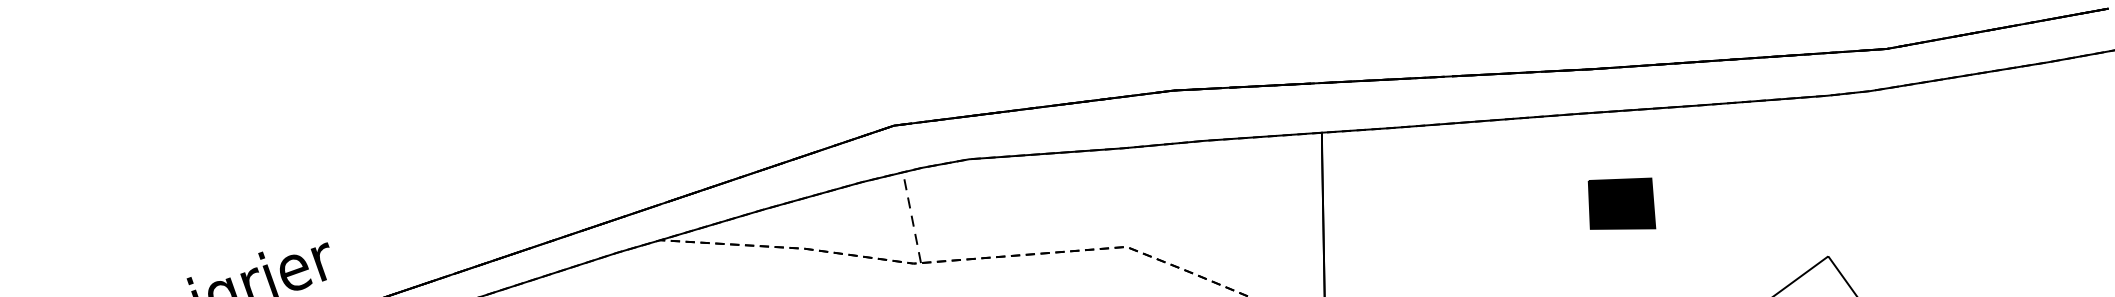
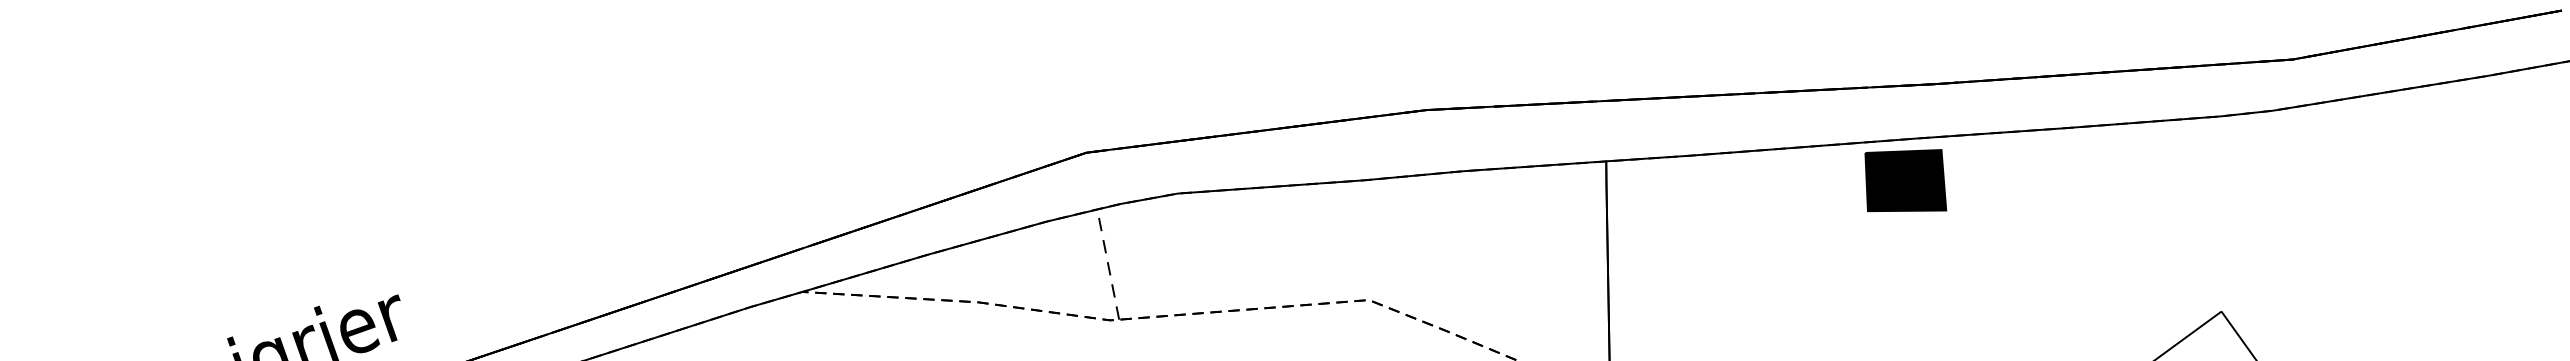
part: (1621, 203) -> (1905, 180), moved

